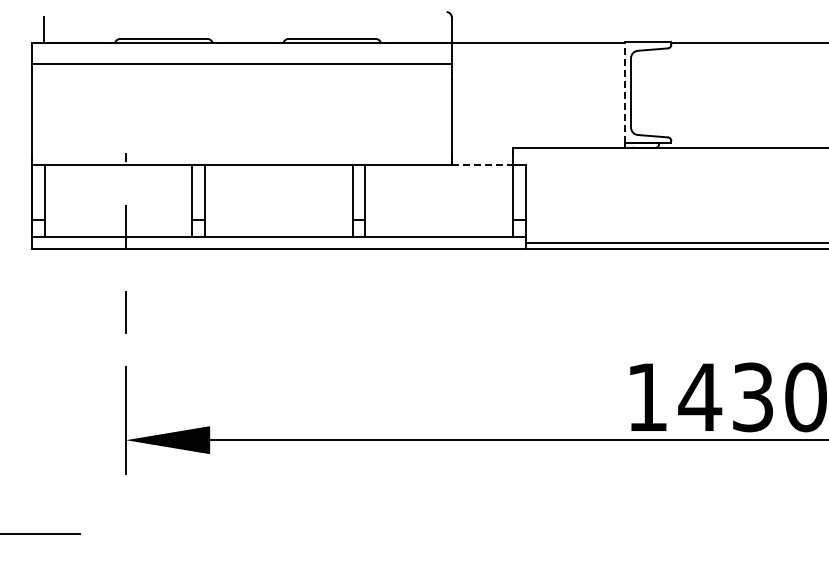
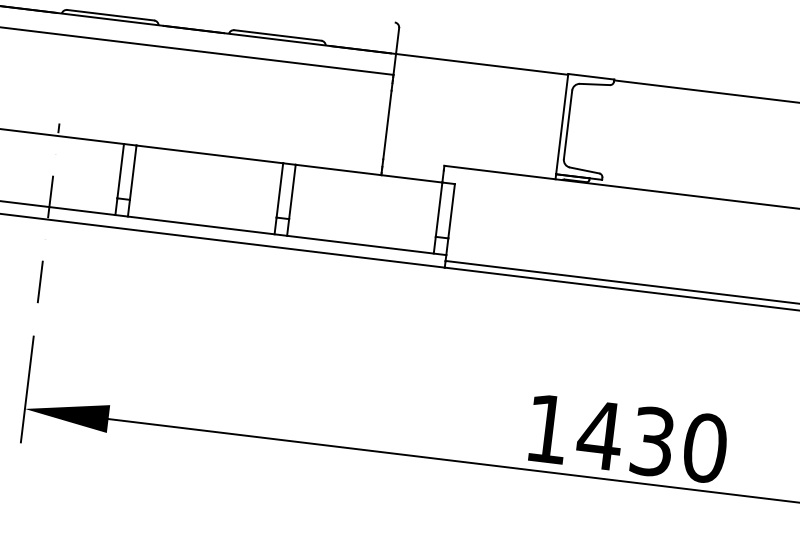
line: (625, 92) -> (562, 123), dashed -> solid
line: (482, 165) -> (411, 179), dashed -> solid

